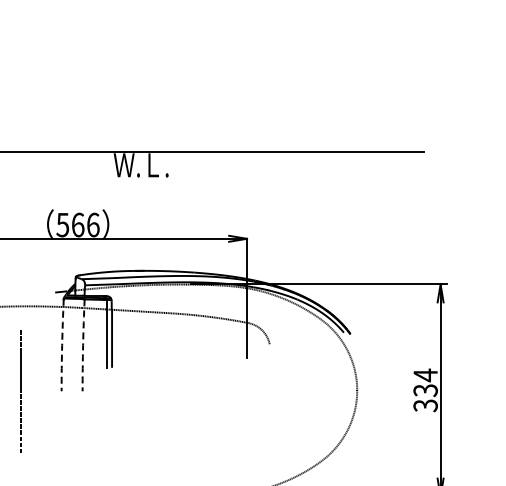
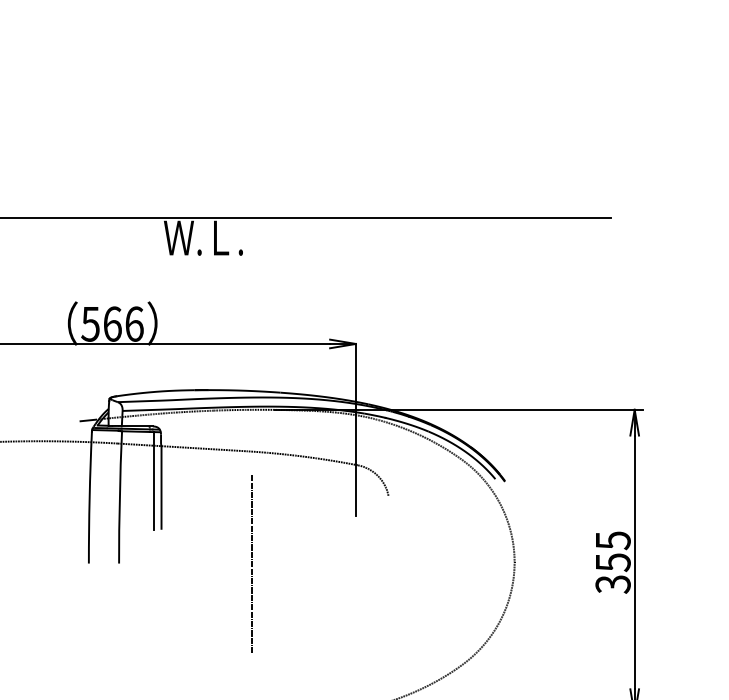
arc: (62, 345) -> (90, 497), dashed -> solid
arc: (83, 345) -> (120, 497), dashed -> solid
text: (425, 382) -> (612, 550), 334 -> 355
line: (20, 391) -> (251, 563), moved

